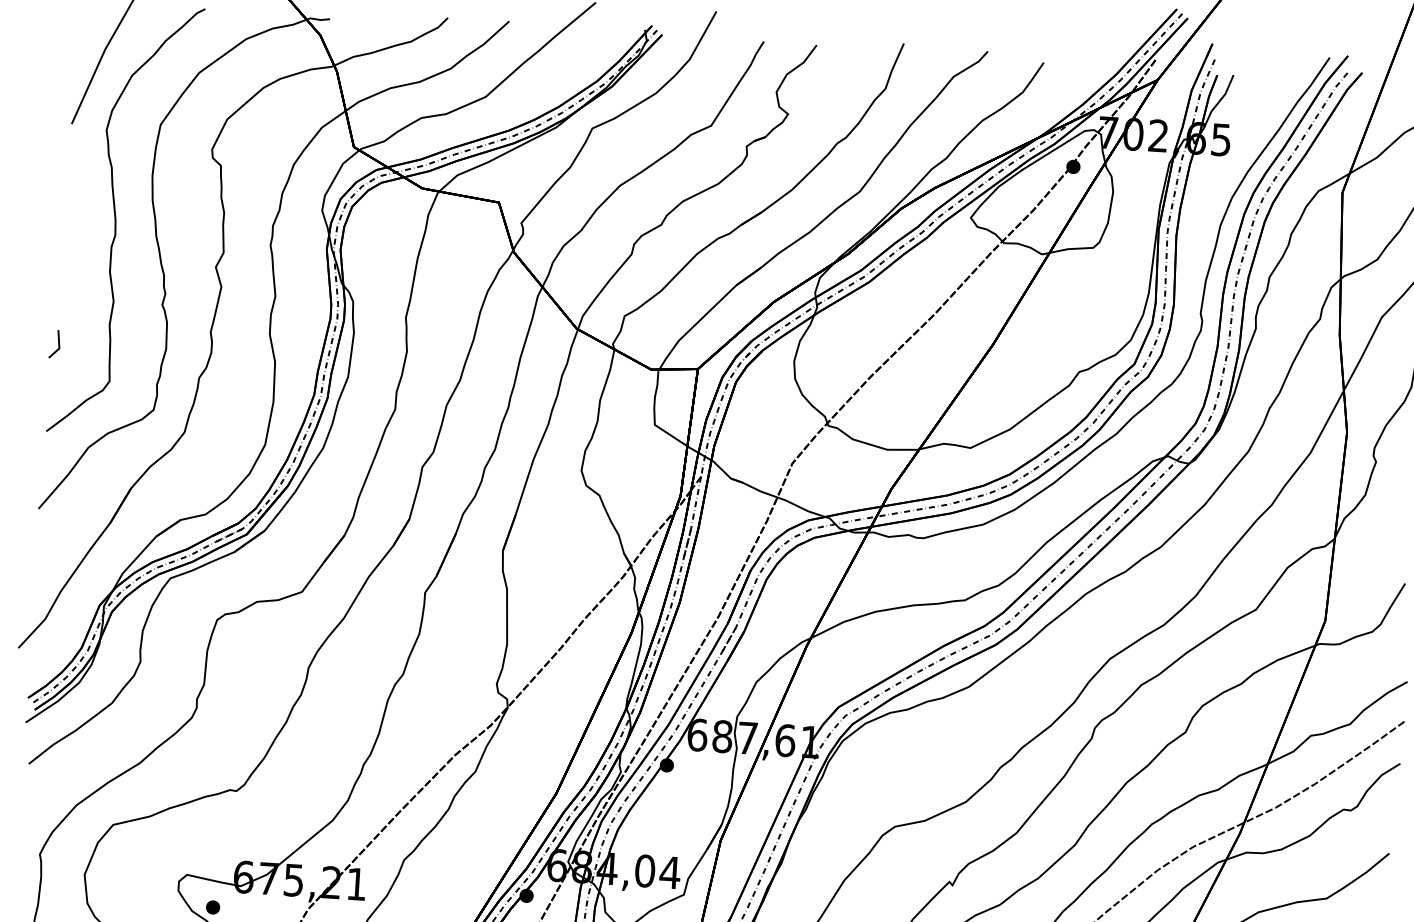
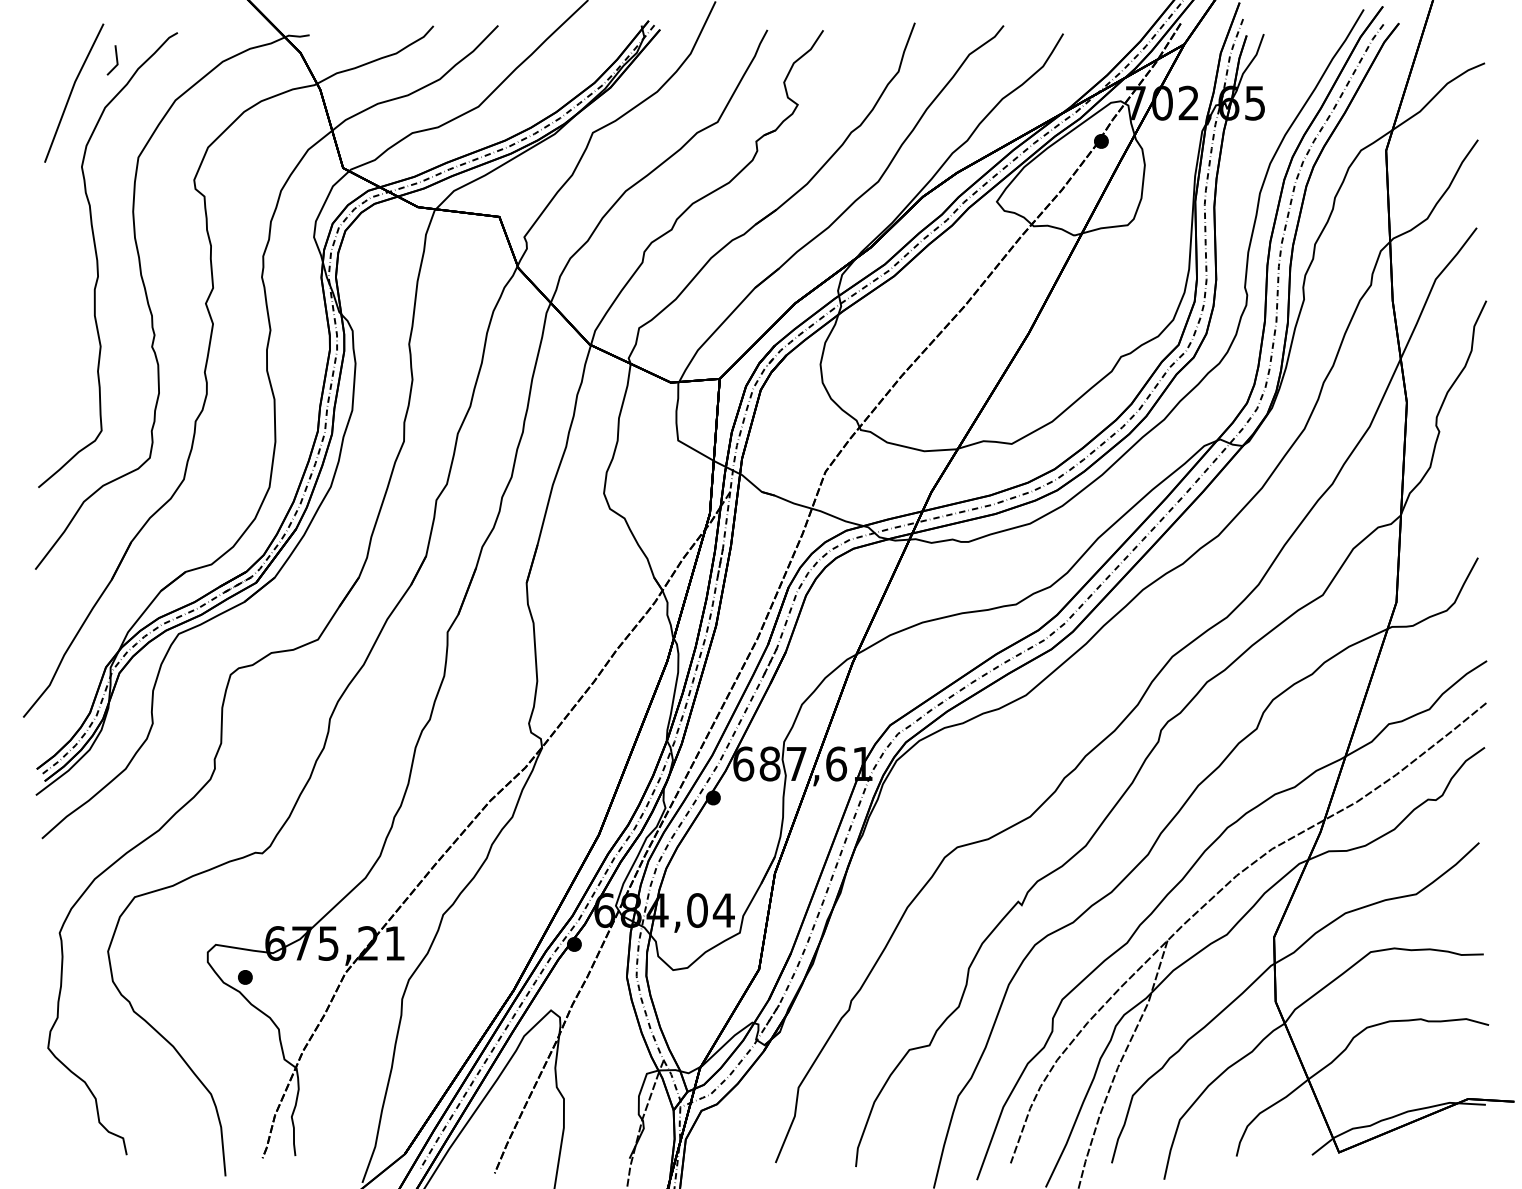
line: (58, 344) -> (116, 60), moved

